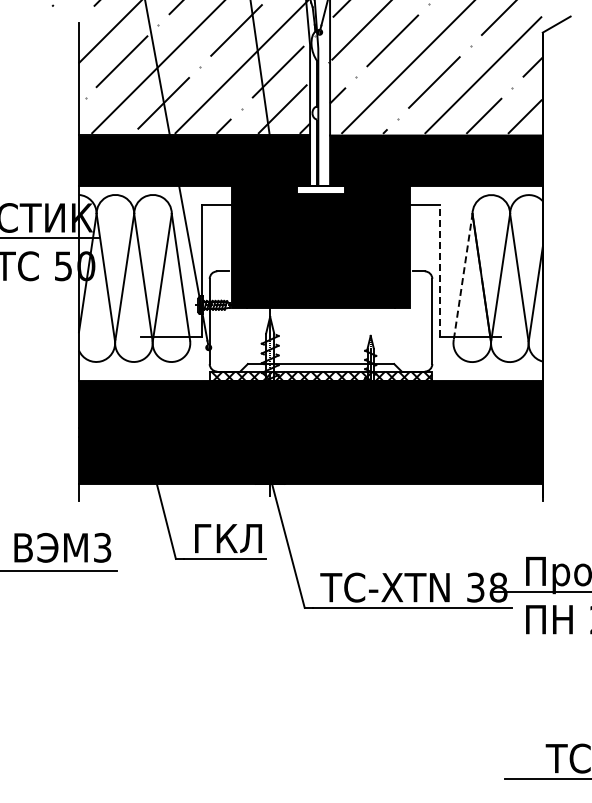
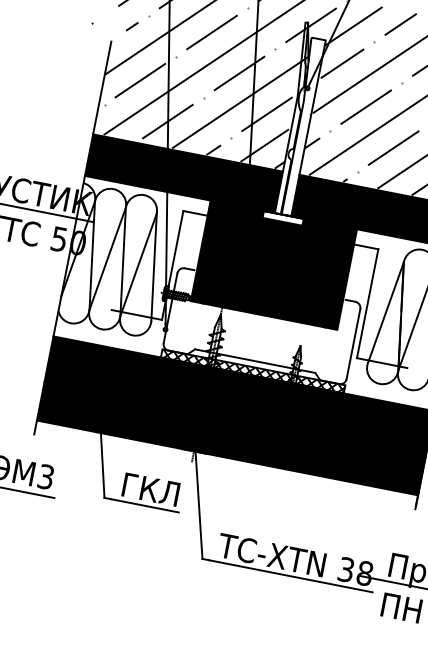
line: (439, 270) -> (367, 303), dashed -> solid
line: (463, 276) -> (386, 312), dashed -> solid

